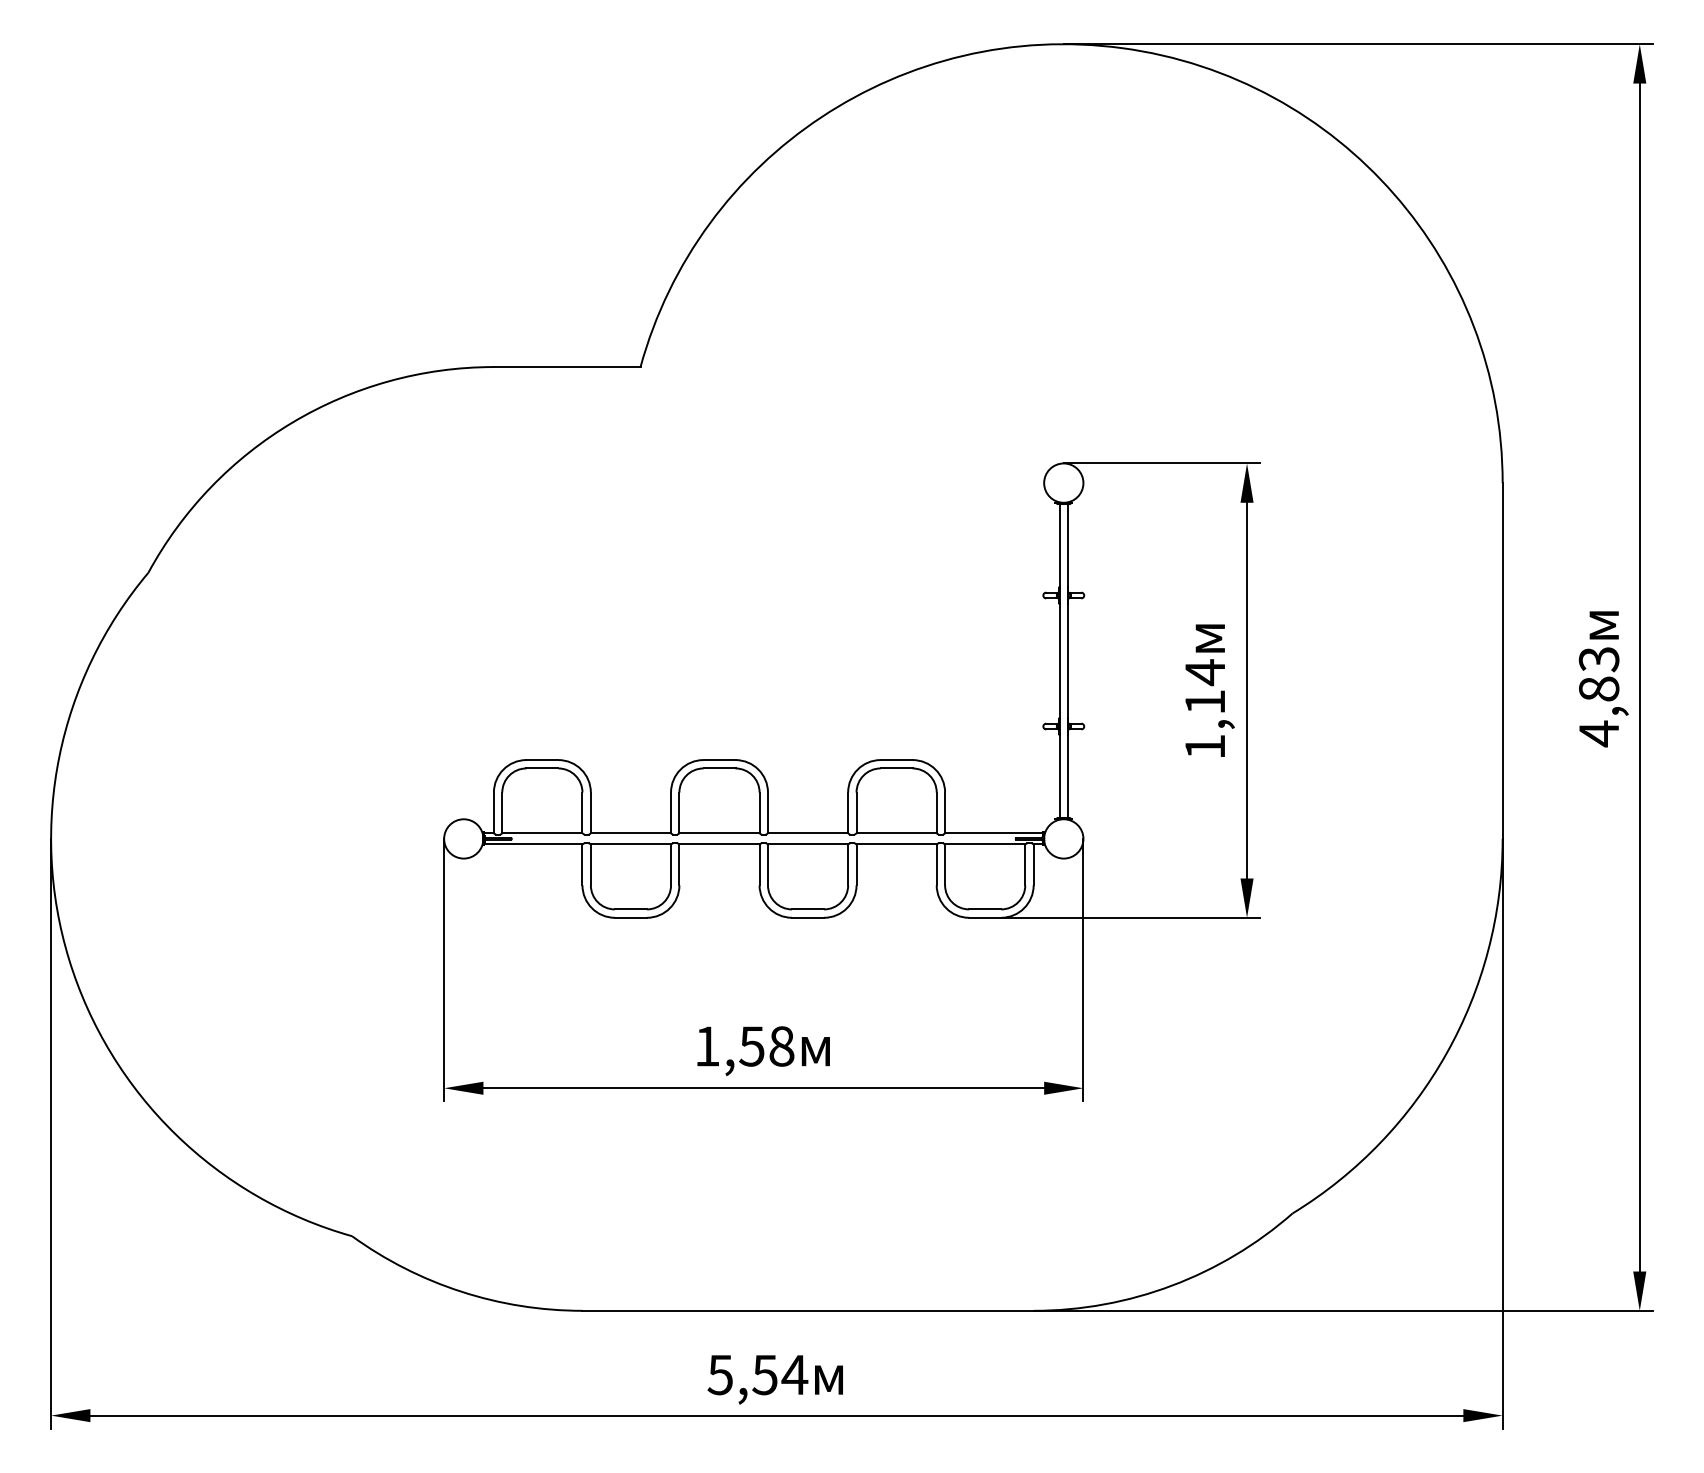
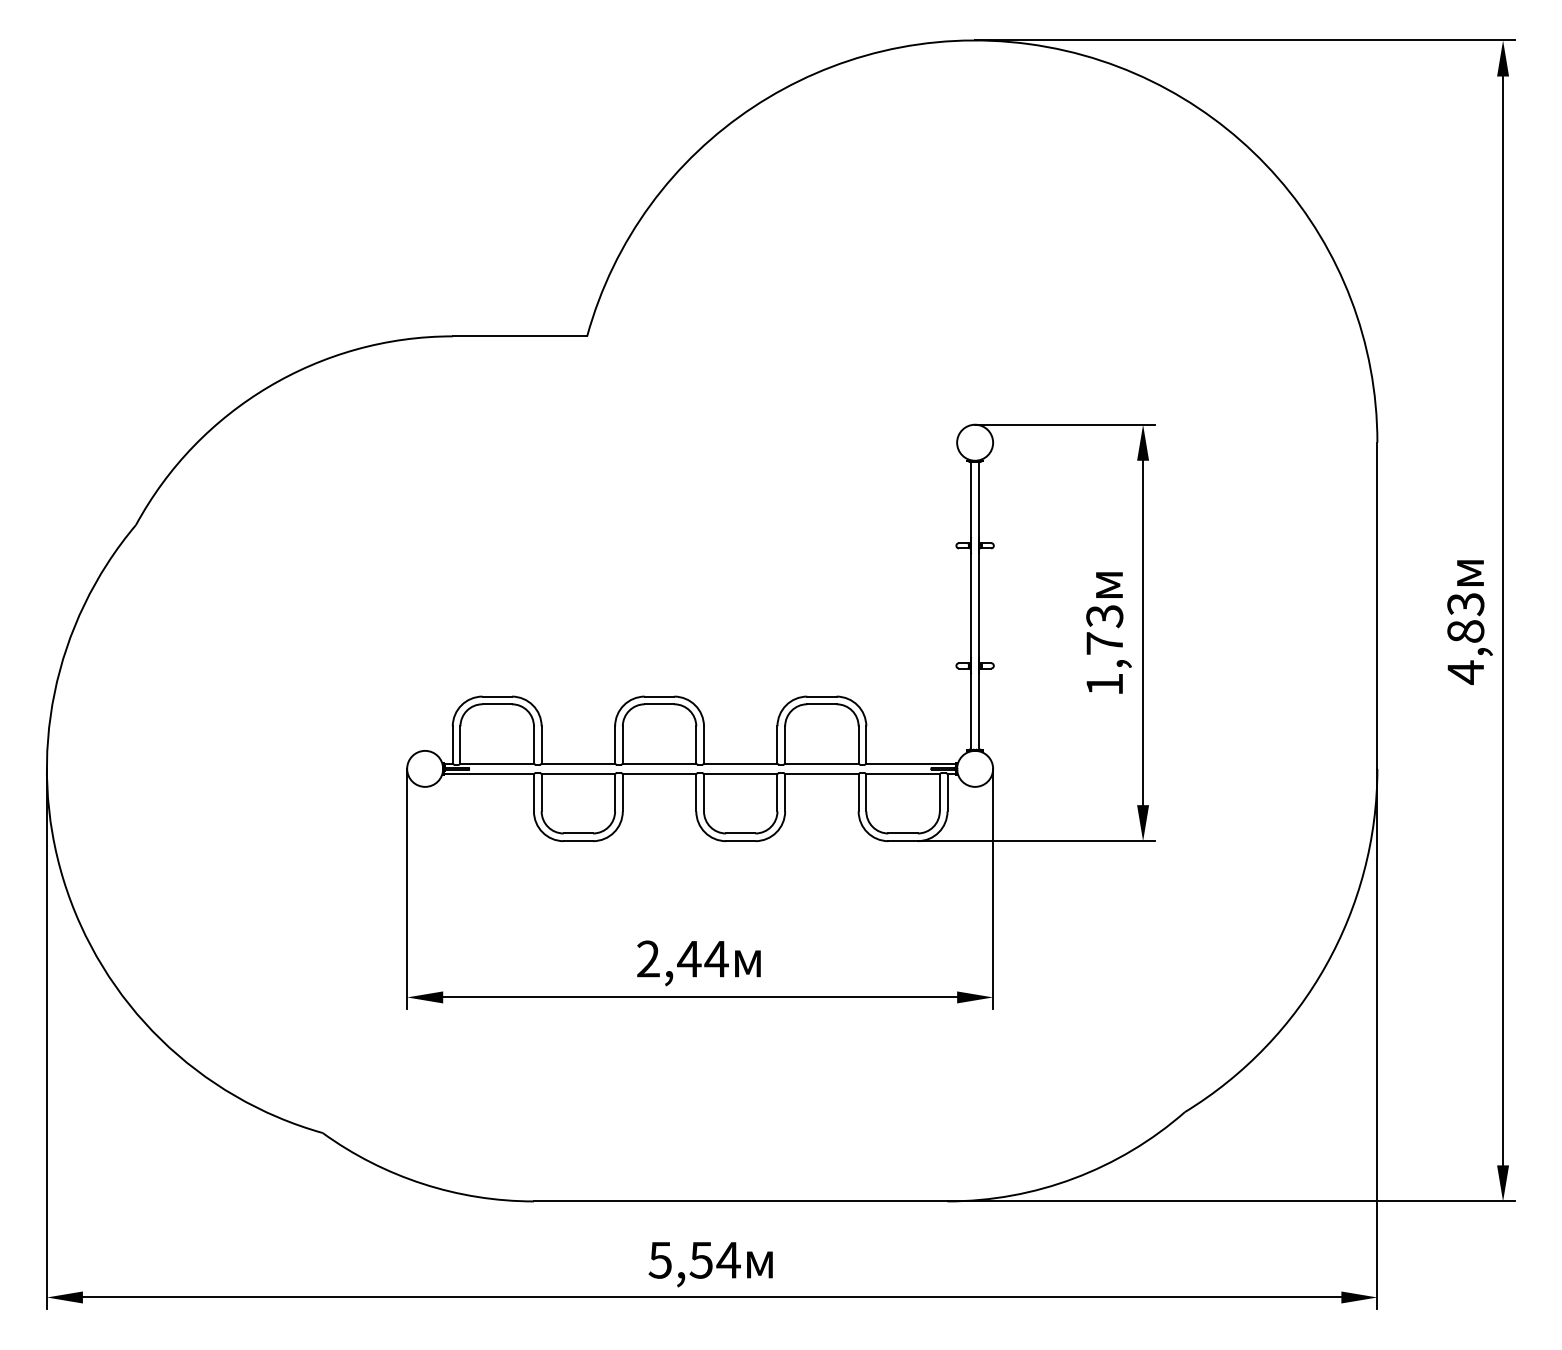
text: (1205, 686) -> (1105, 629), 1,14 -> 1,73
text: (745, 1046) -> (683, 959), 1,58 -> 2,44

